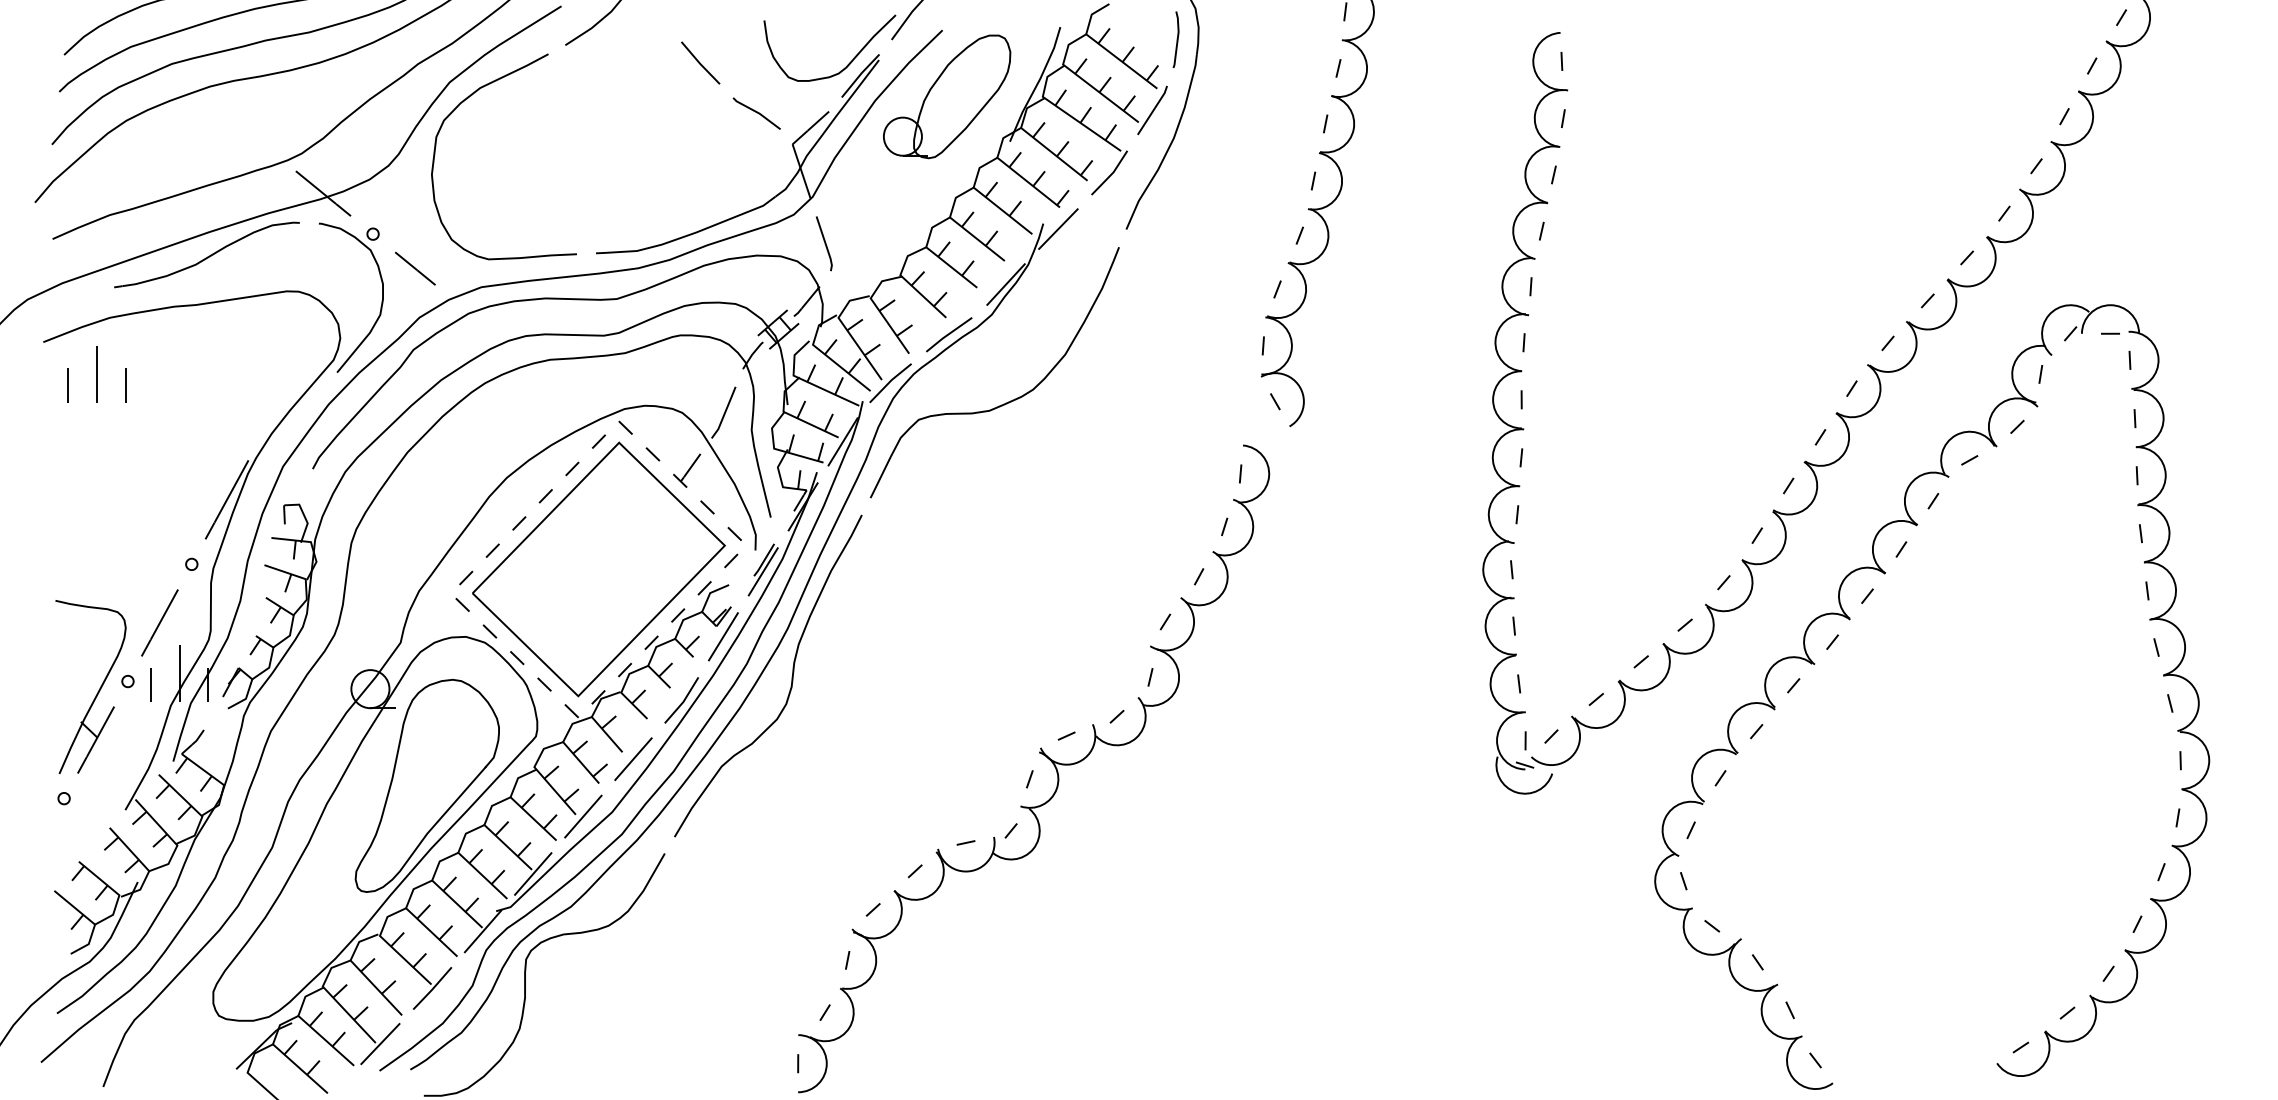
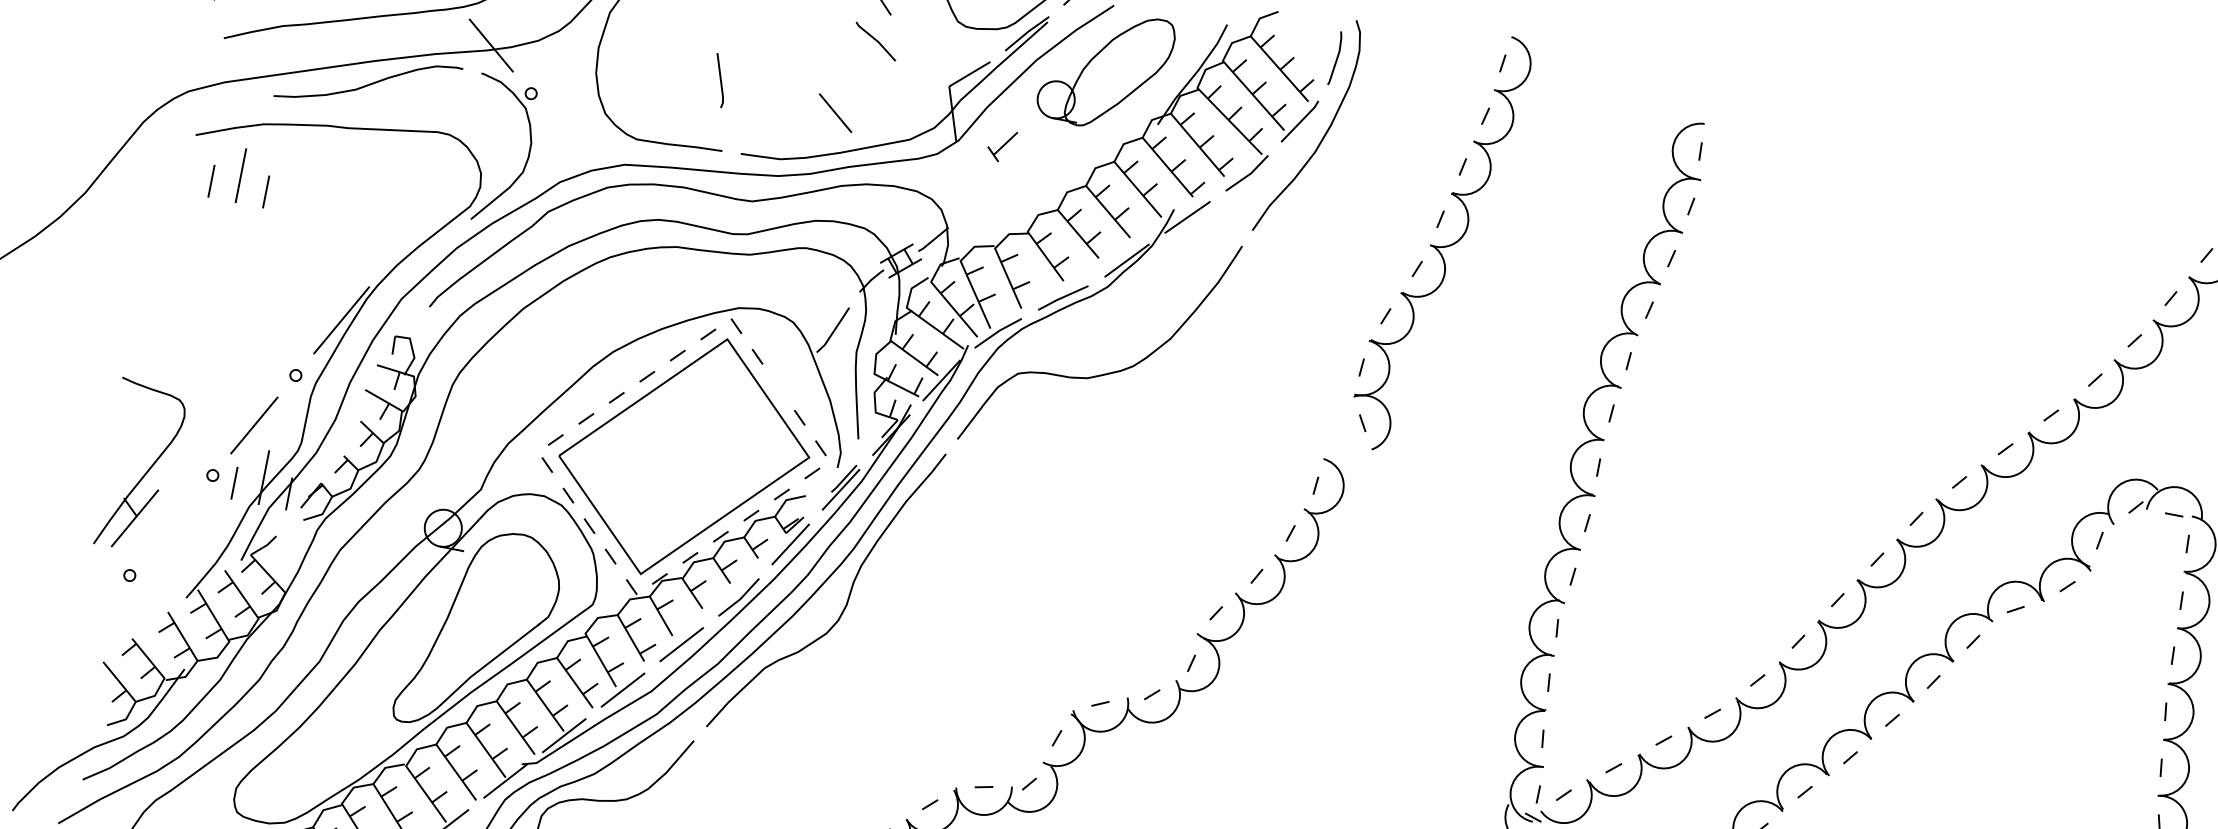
line: (756, 113) -> (875, 41), moved
line: (824, 243) -> (719, 80), moved
line: (415, 268) -> (835, 113), moved
part: (687, 470) -> (1002, 145), moved
part: (98, 690) -> (146, 471), moved

